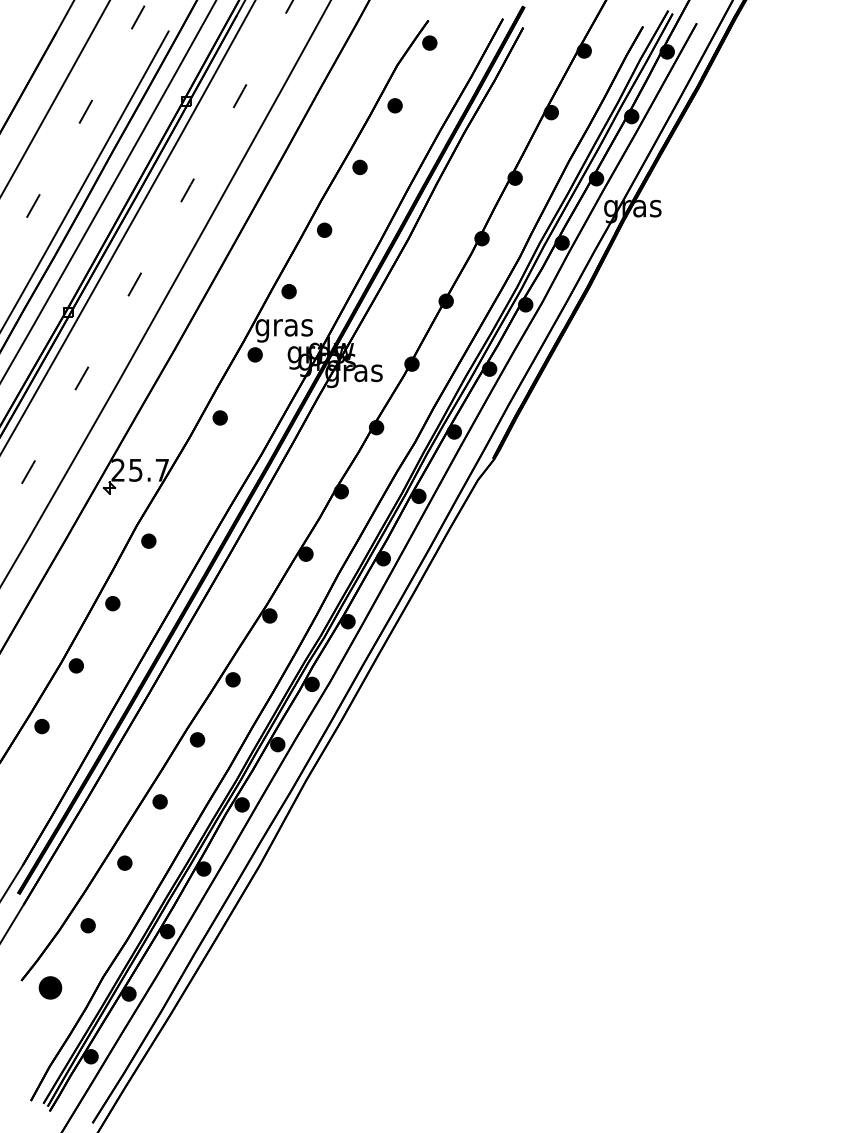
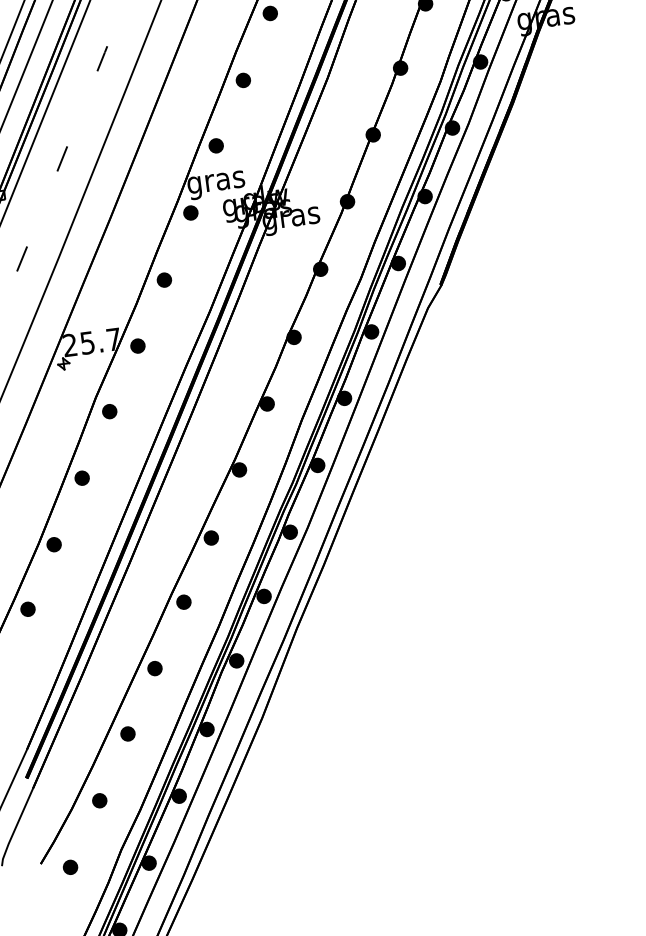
part: (184, 479) -> (137, 345), added
part: (50, 987) -> (70, 866), size x0.62

